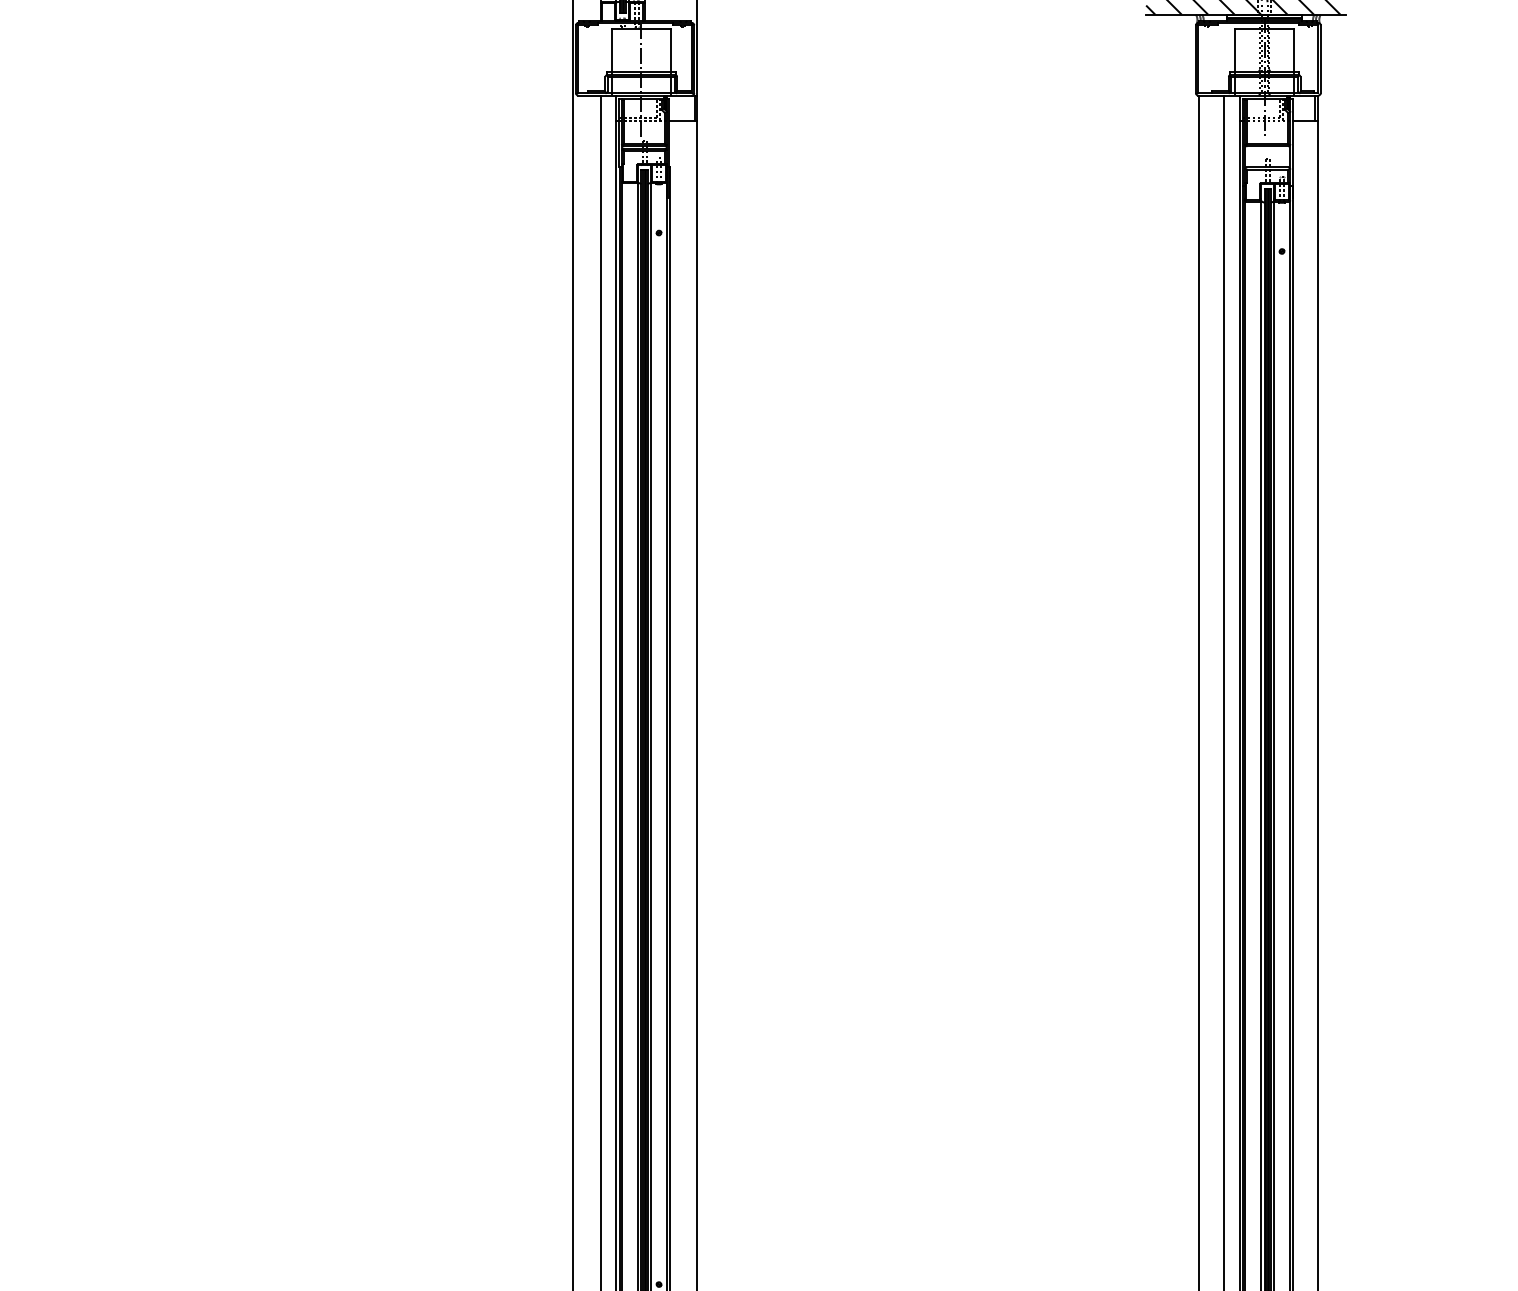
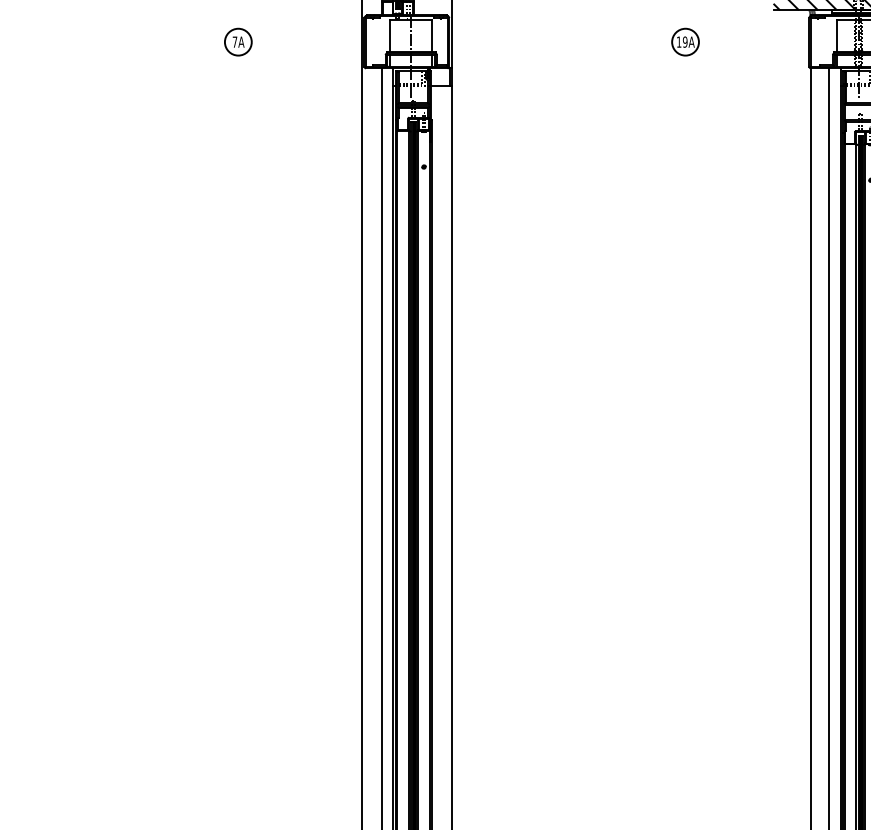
part: (399, 58) -> (237, 41), added
part: (1023, 58) -> (685, 41), added

